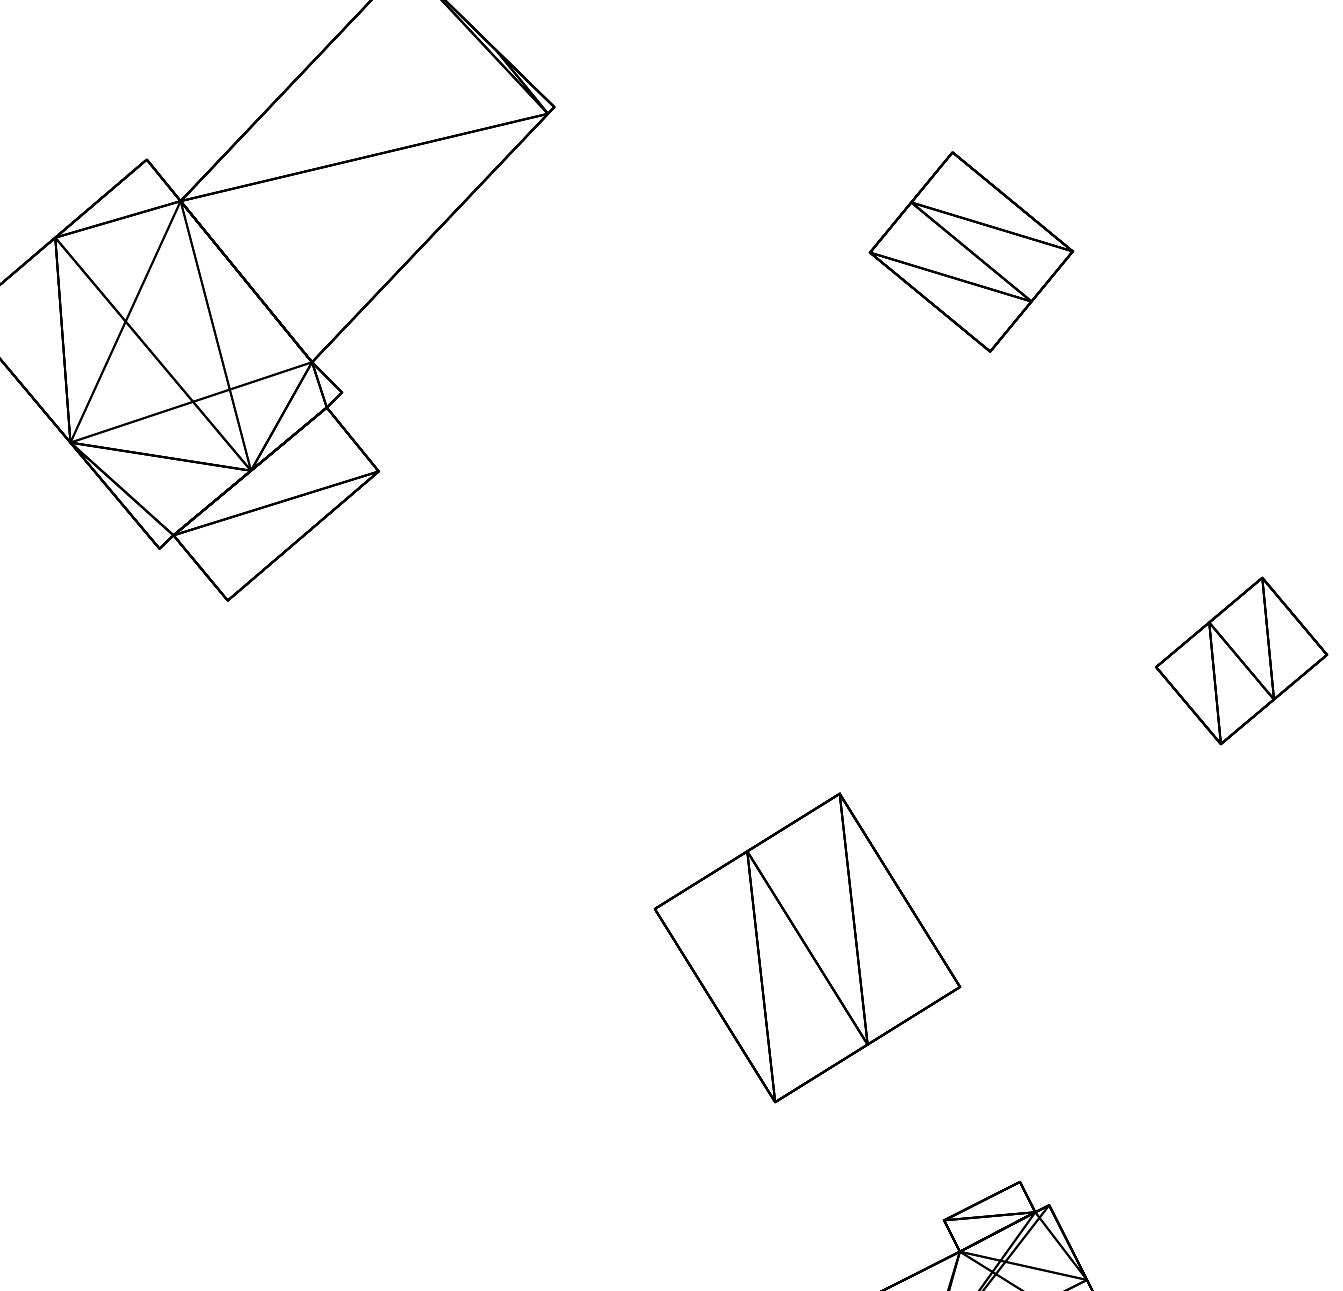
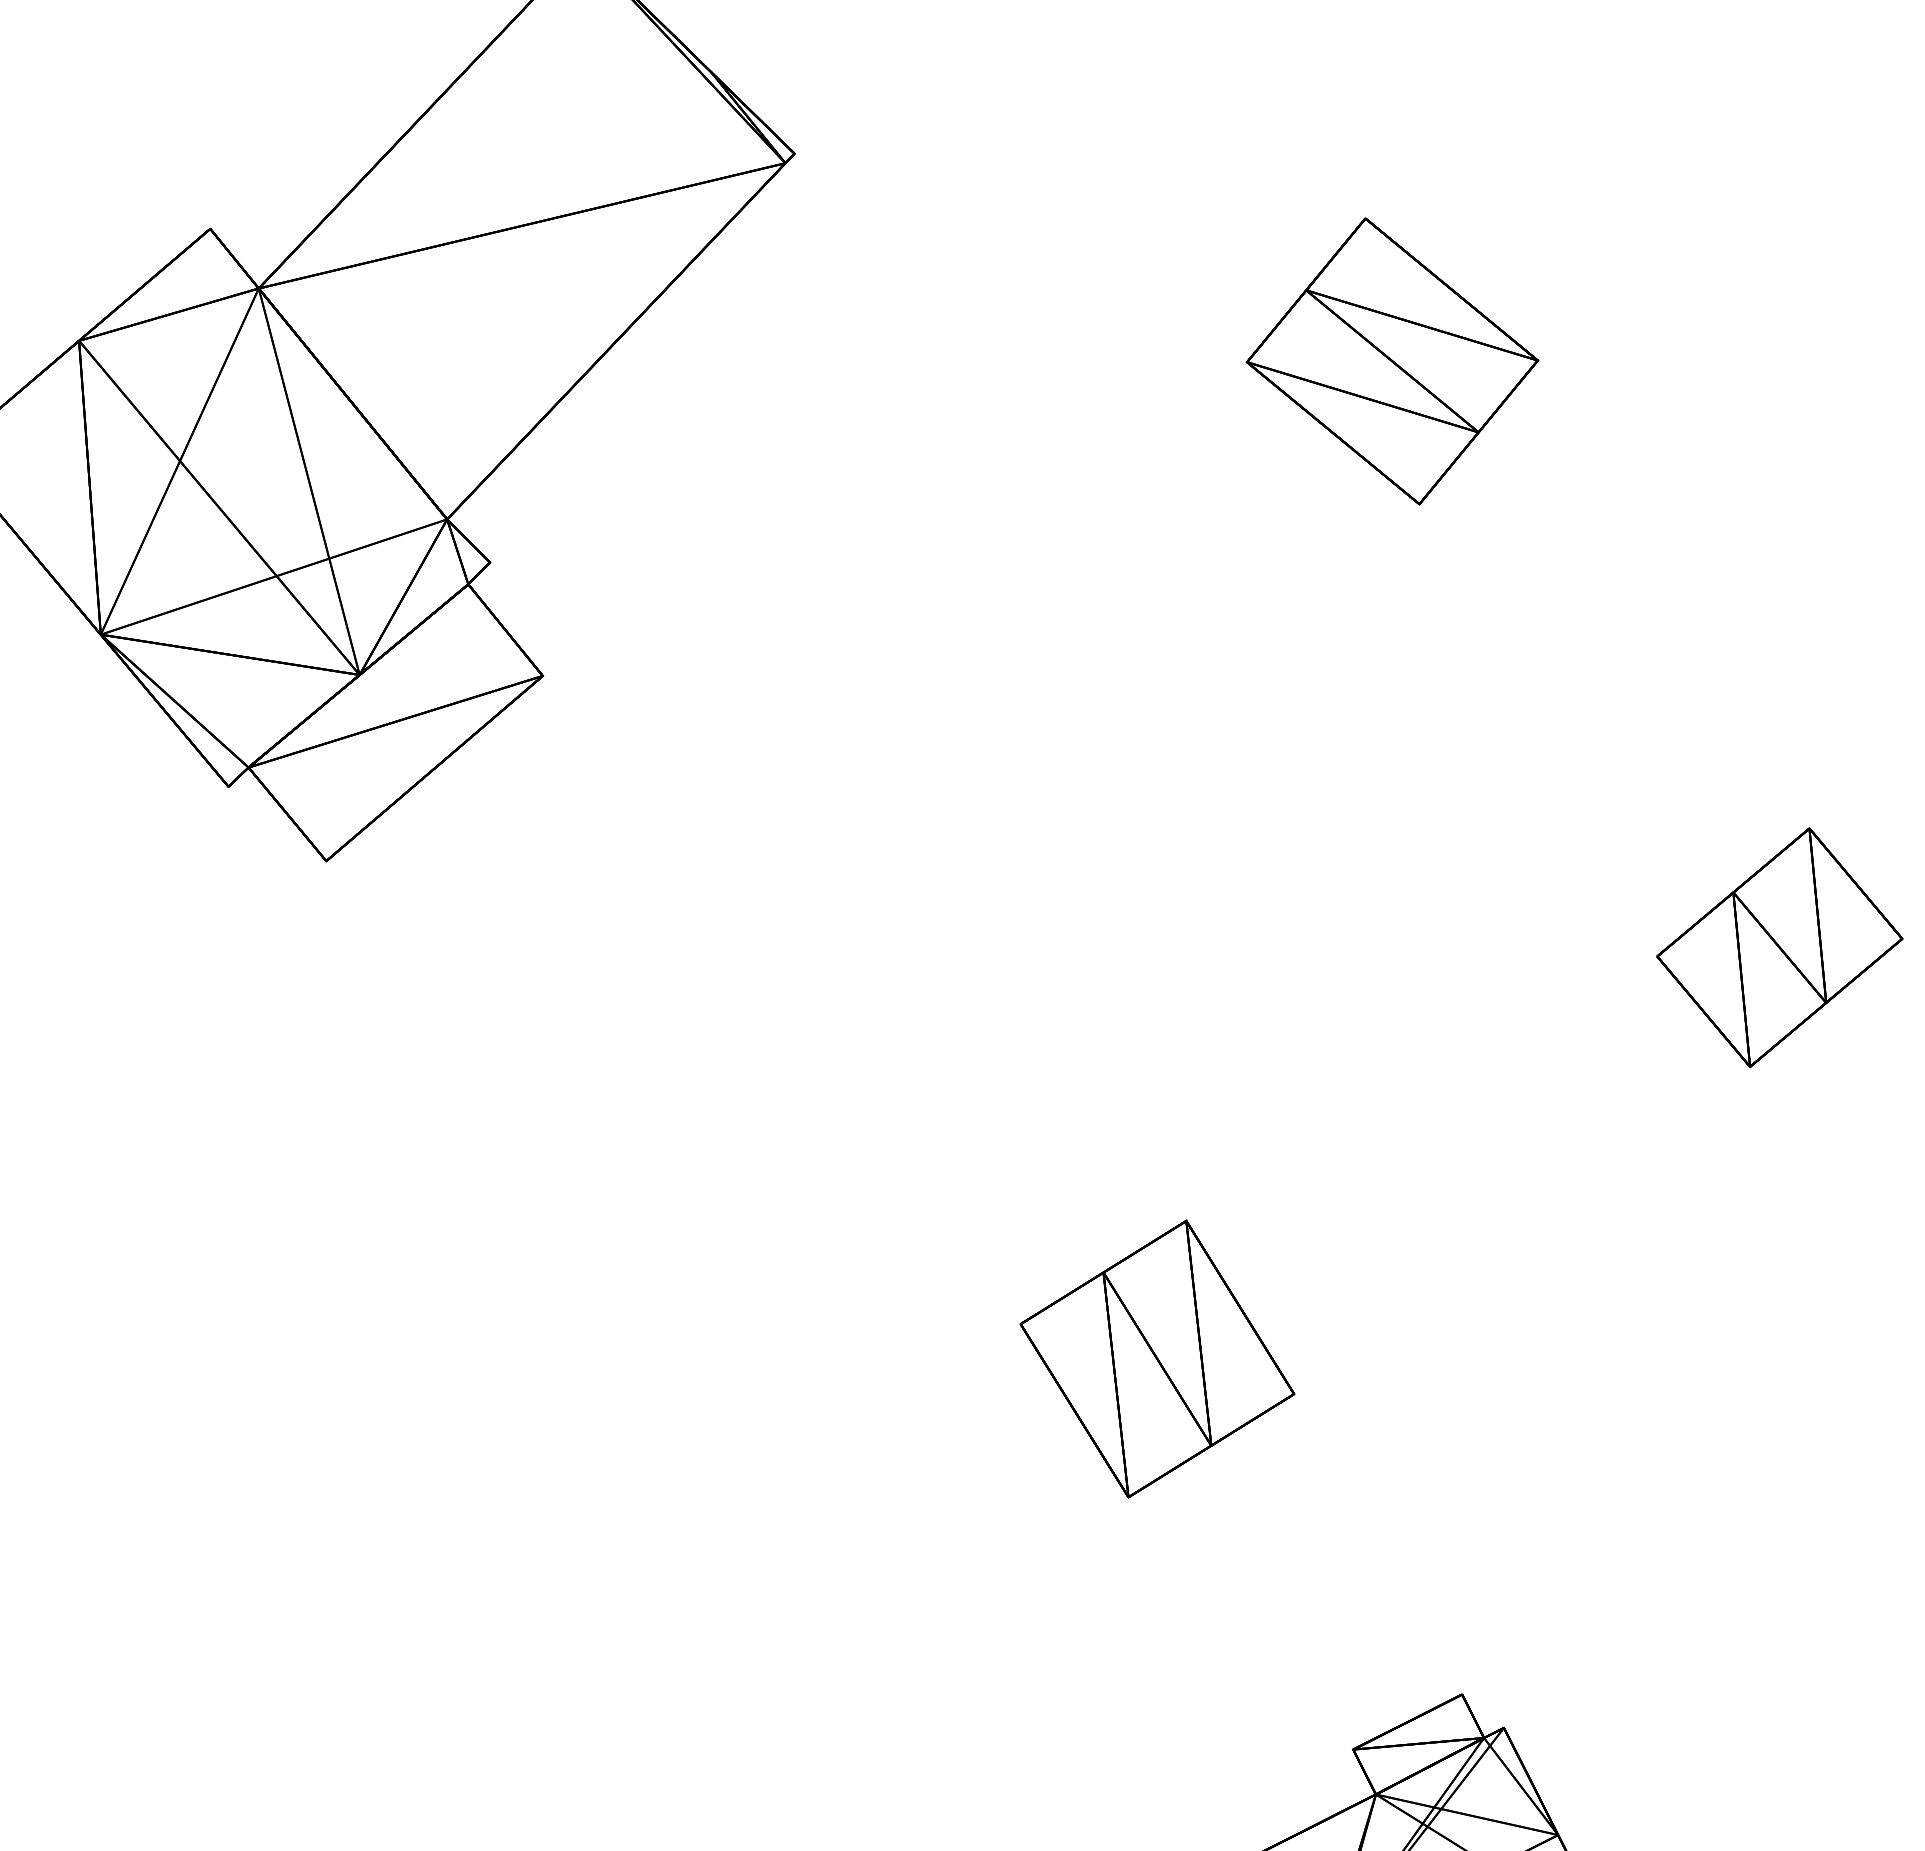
part: (807, 947) -> (1157, 1358), size x0.62

